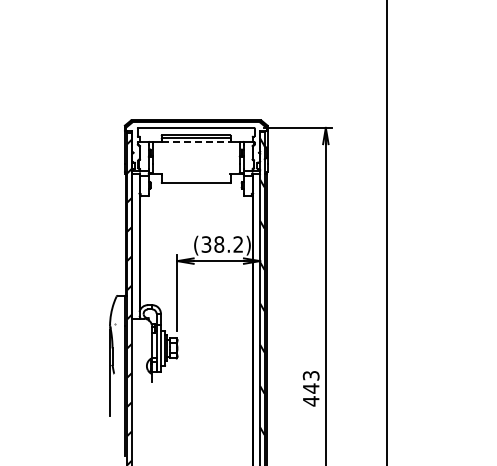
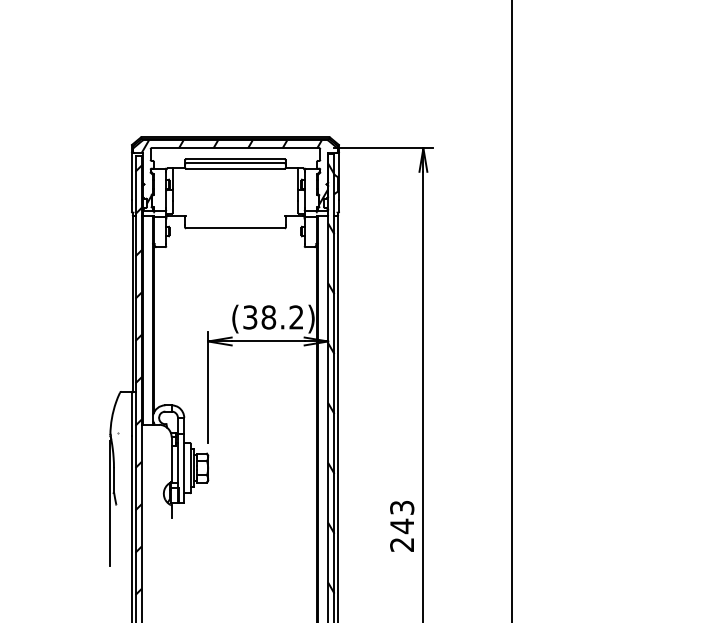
line: (196, 142) -> (235, 169), dashed -> solid
hatch: (195, 146) -> (234, 175), added
text: (310, 401) -> (401, 545), 443 -> 243

